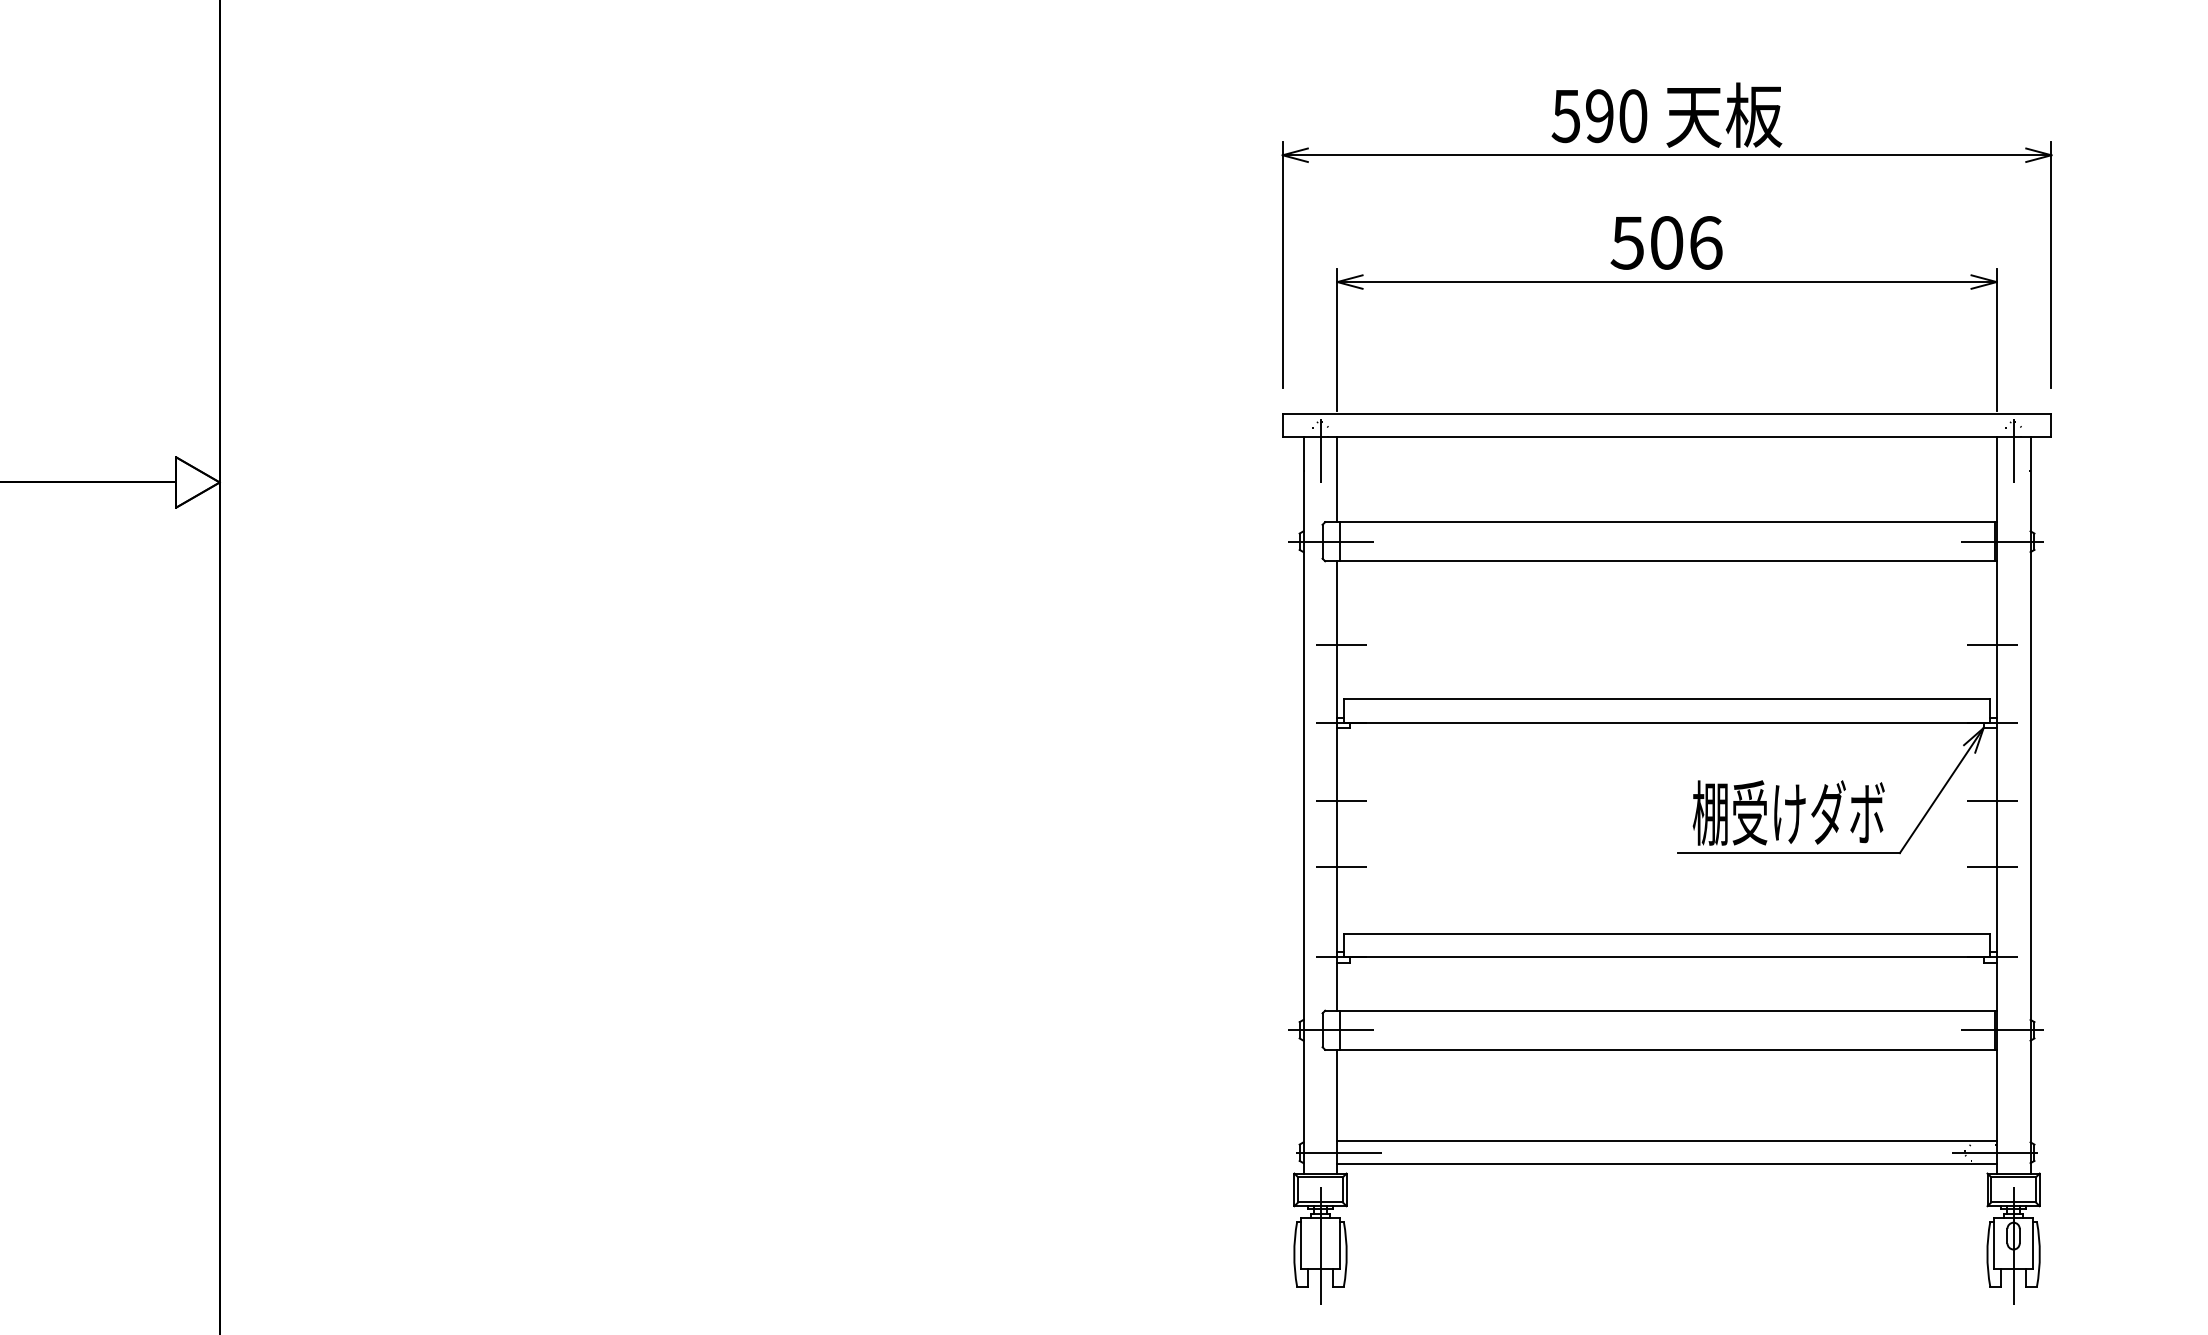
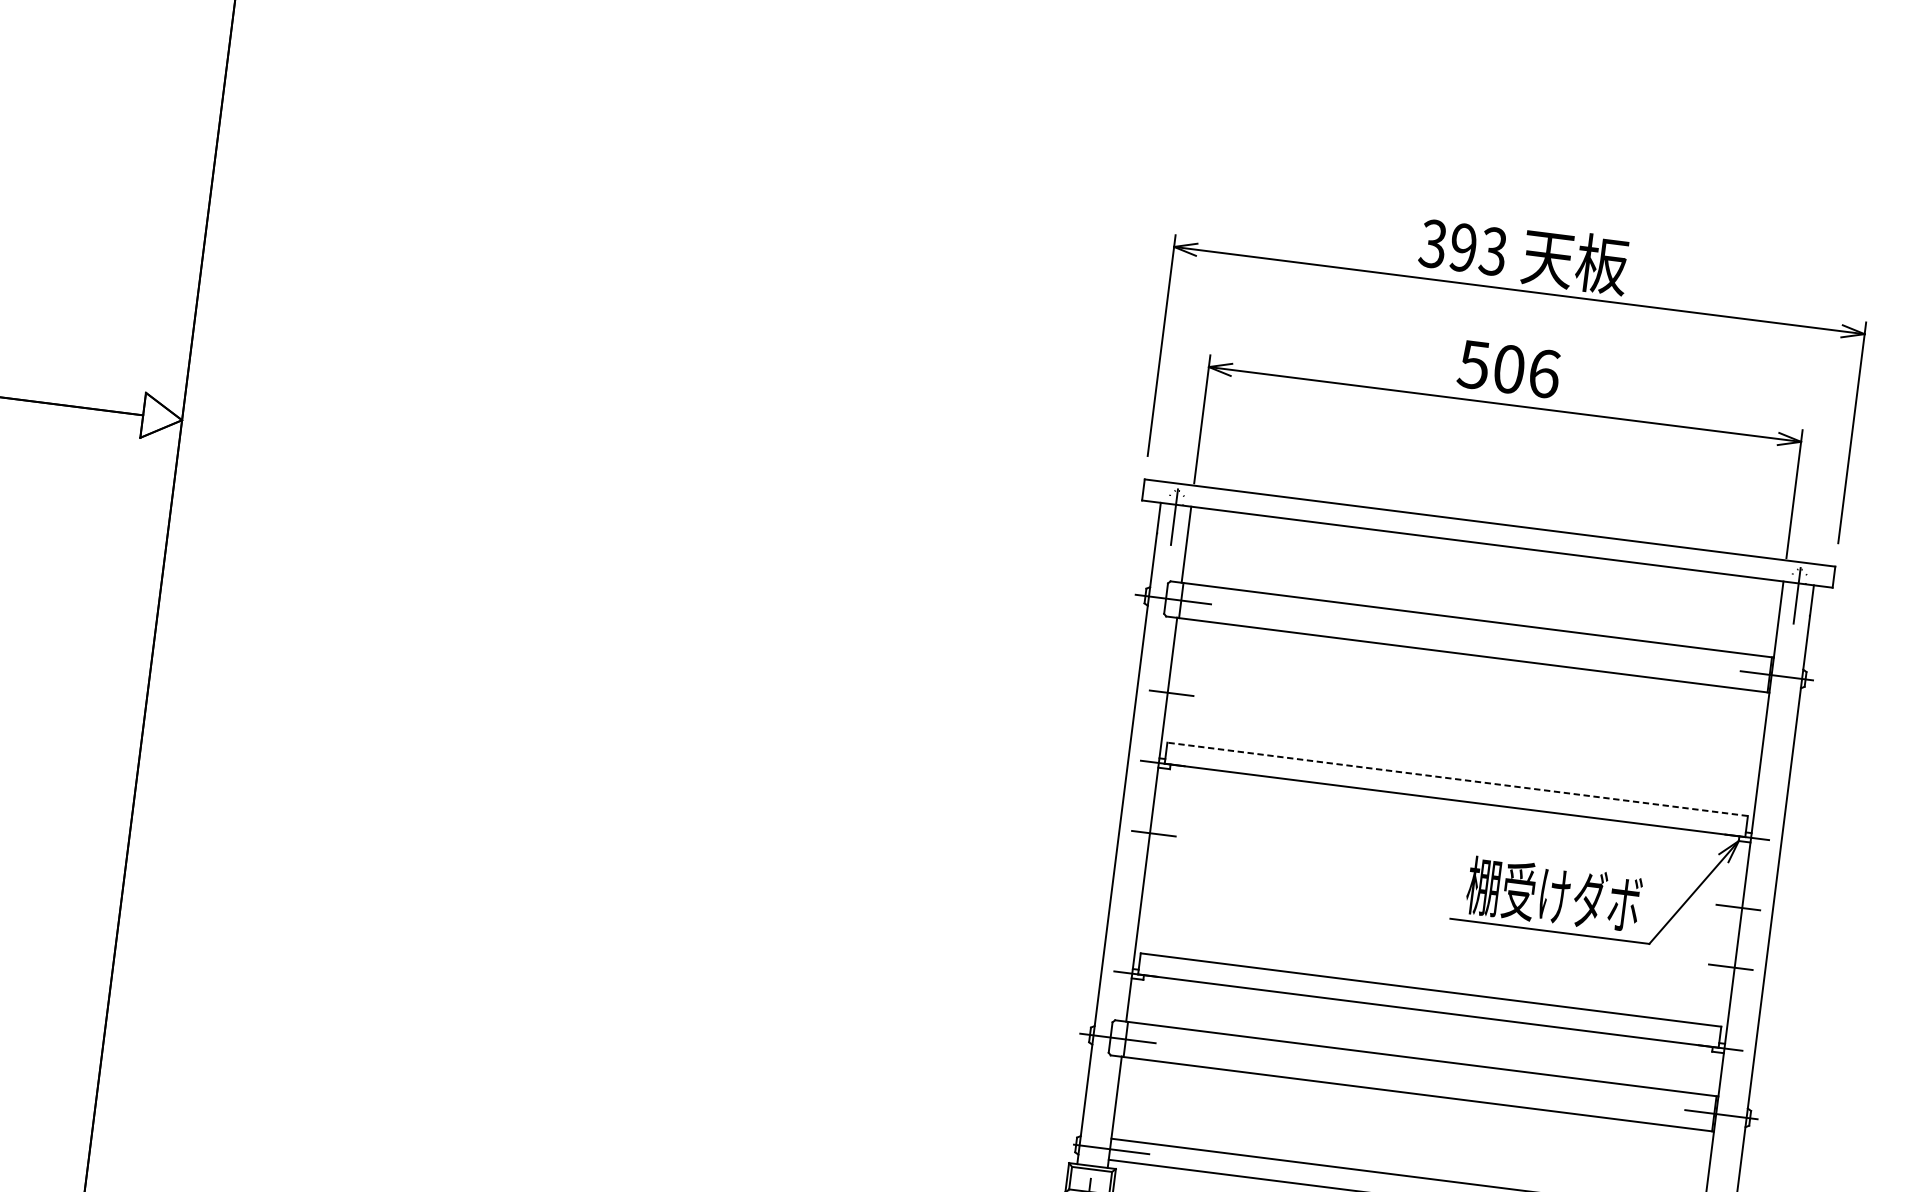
text: (1599, 116) -> (1463, 248), 590 -> 393
line: (1992, 644) -> (1756, 766), removed
line: (1666, 699) -> (1457, 779), solid -> dashed
line: (1341, 867) -> (1146, 893), removed

